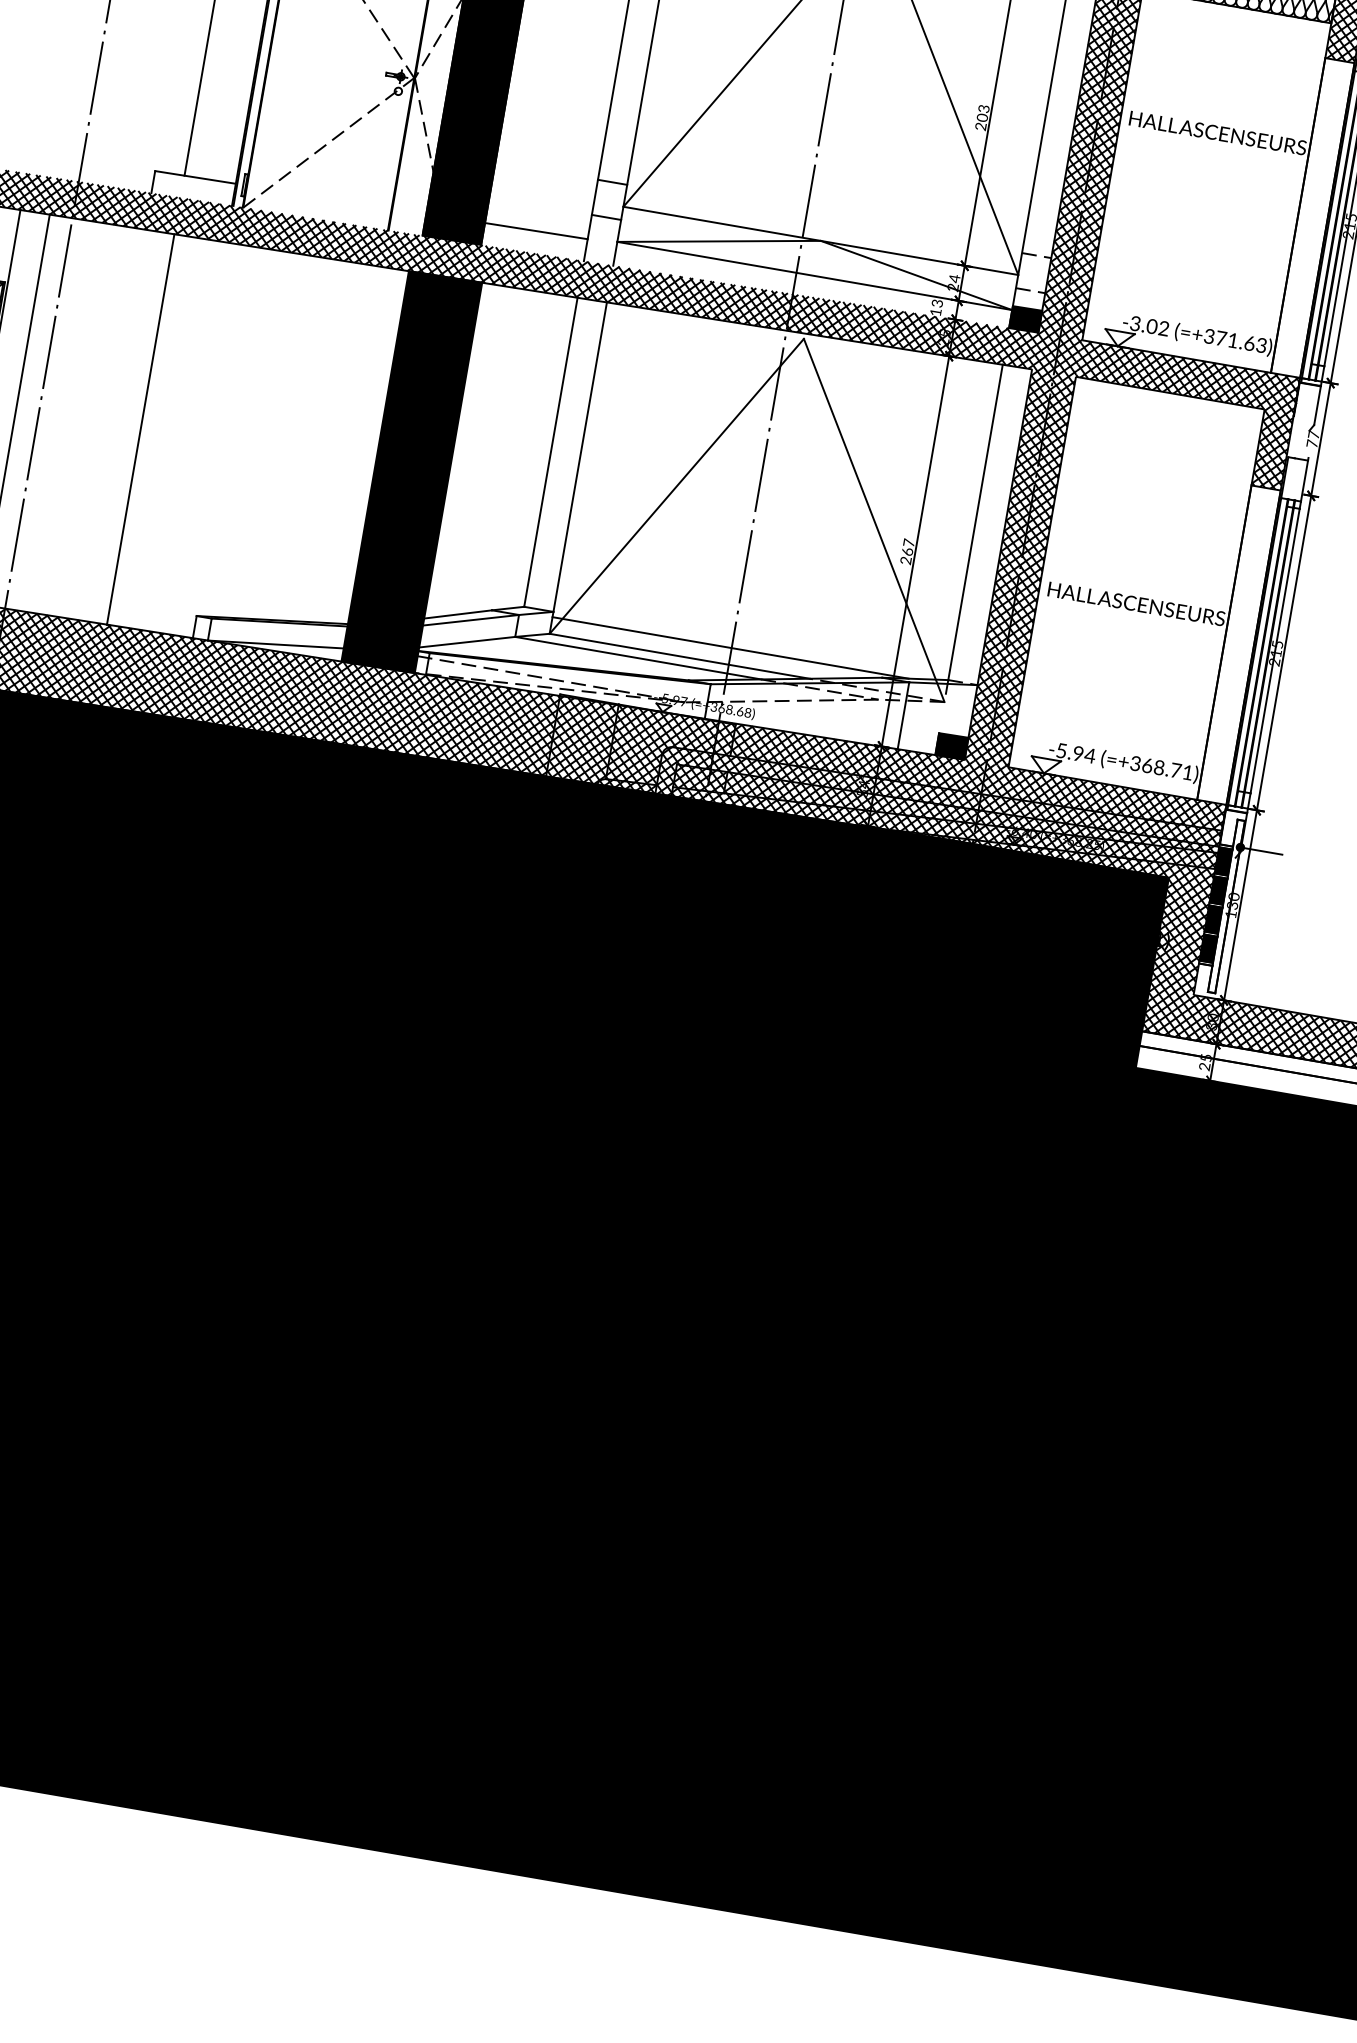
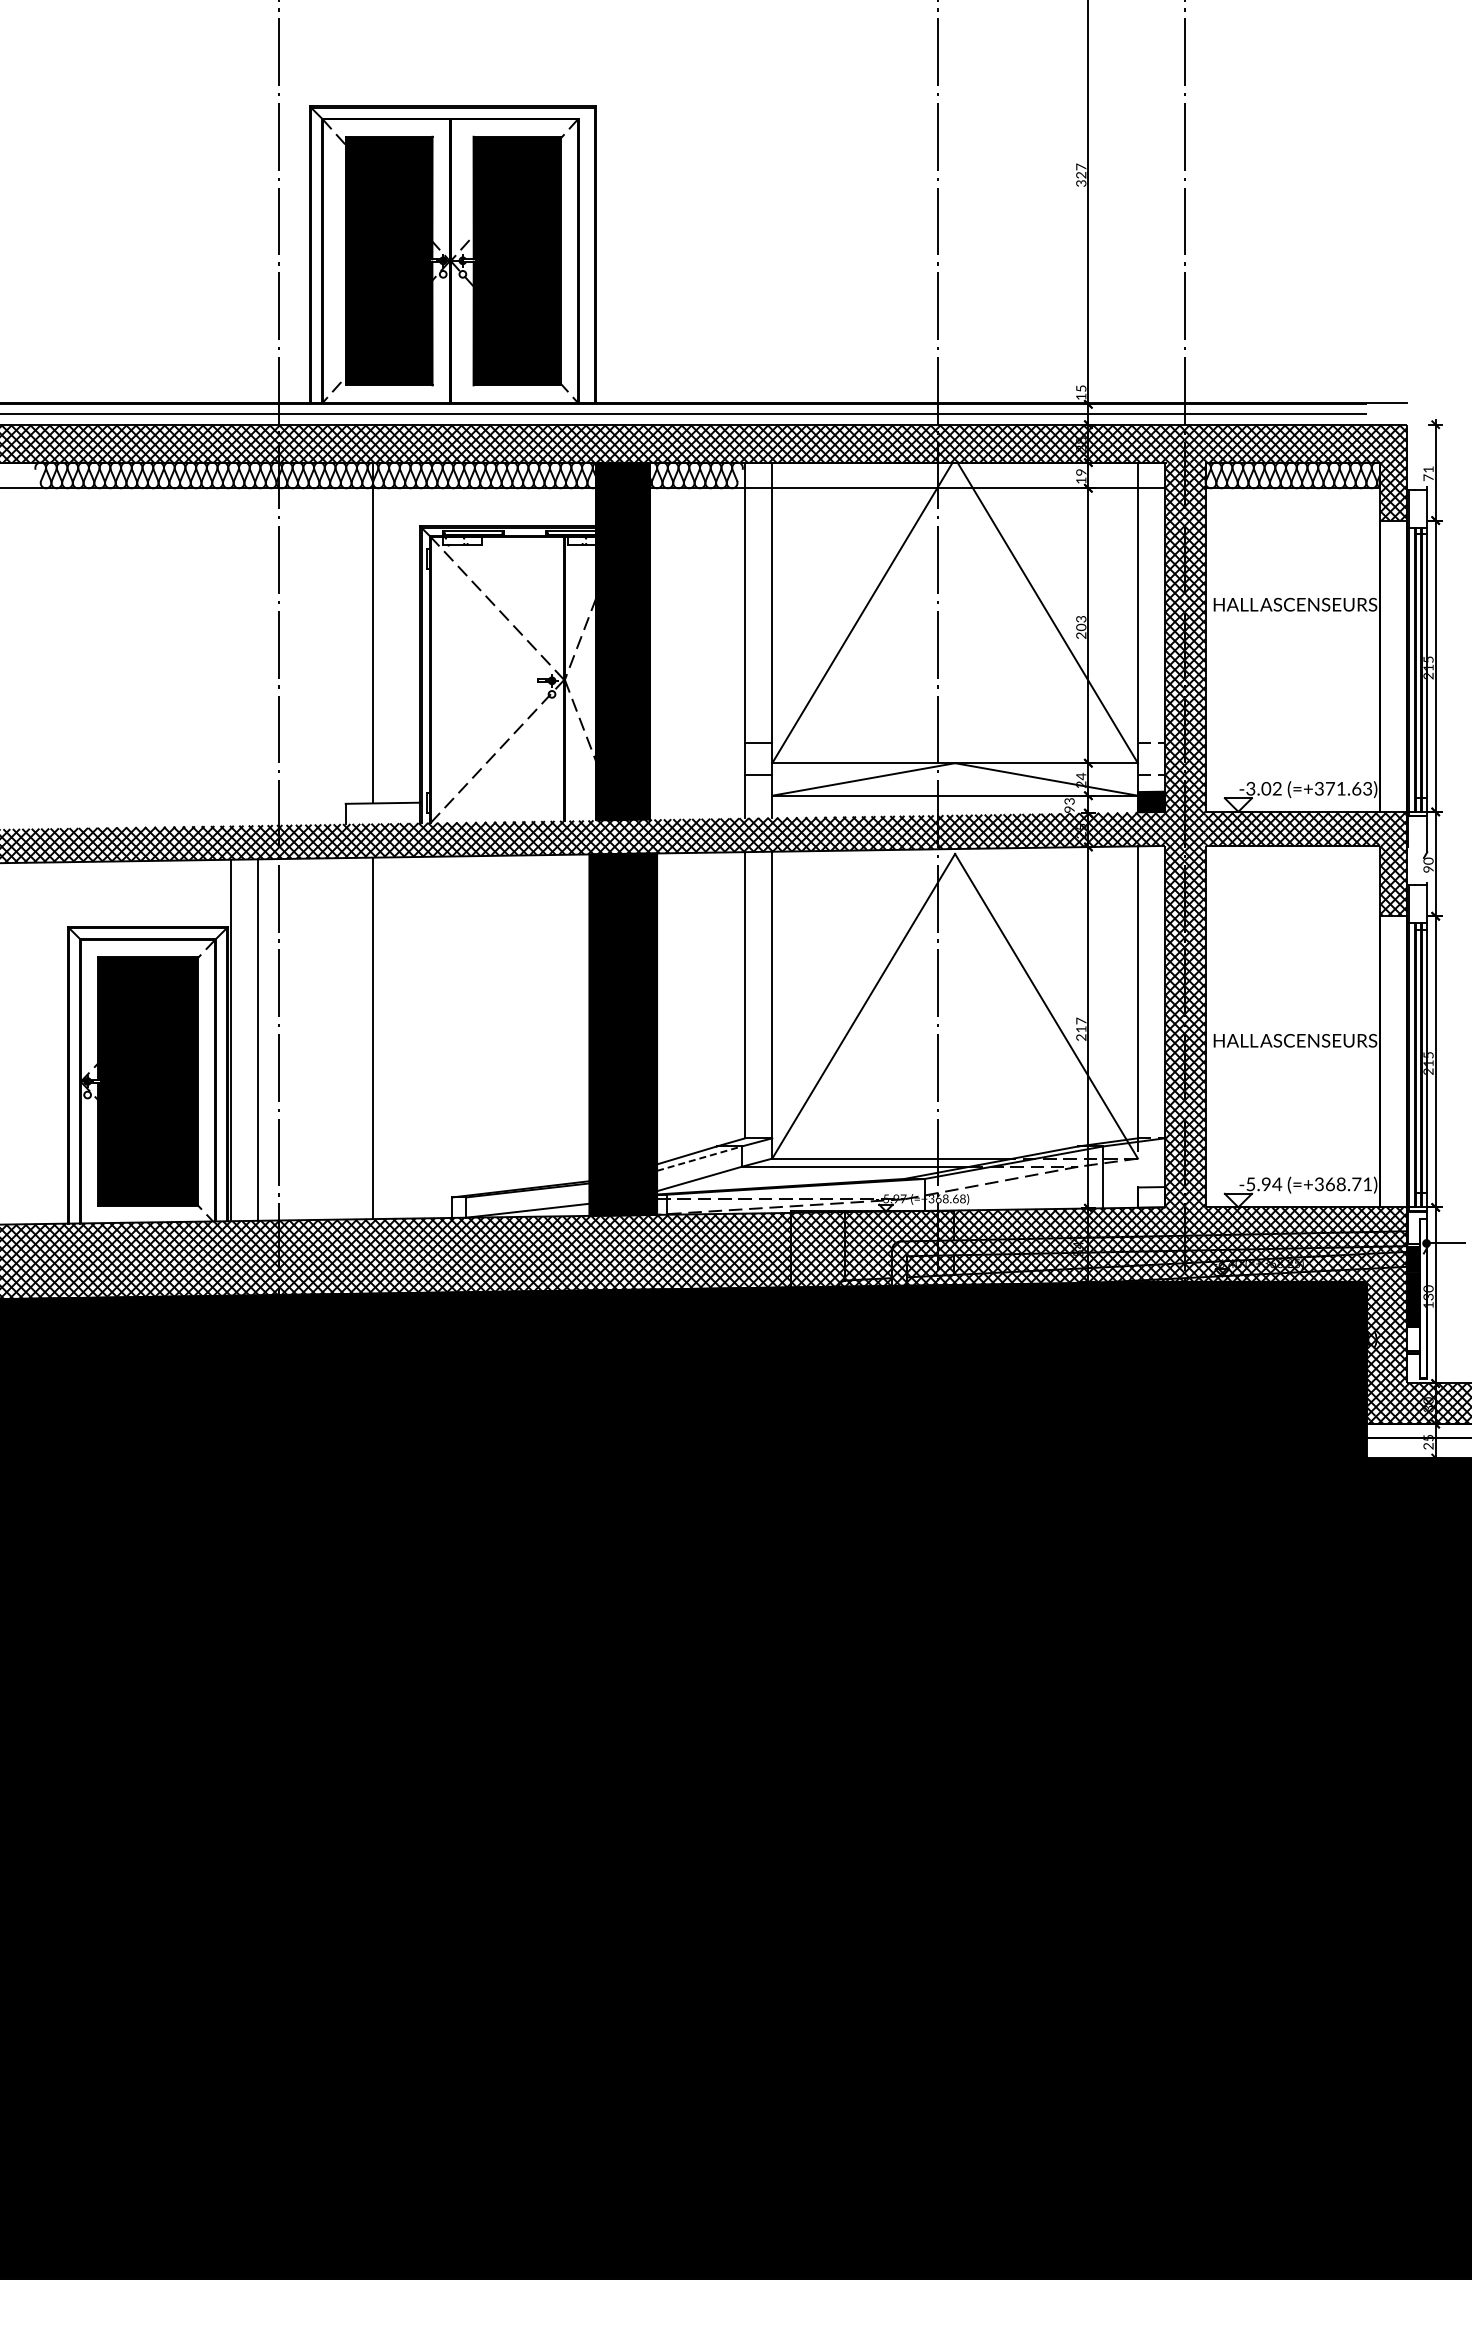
line: (536, 230) -> (697, 798), removed
text: (935, 312) -> (1069, 809), 13 -> 93
text: (1313, 438) -> (1428, 864), 77 -> 90
text: (907, 552) -> (1081, 1029), 267 -> 217
line: (471, 620) -> (699, 1158), solid -> dashed
line: (730, 648) -> (937, 1143), removed
fill: (951, 746) -> (1151, 1197), removed
fill: (1208, 948) -> (1413, 1339), removed

